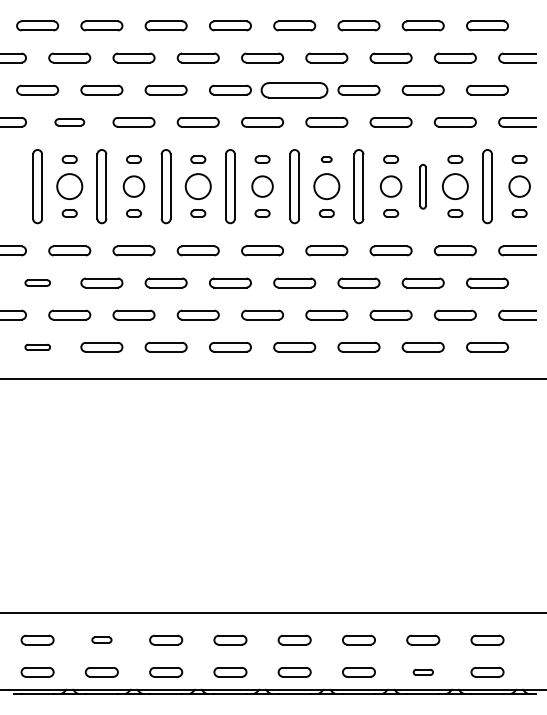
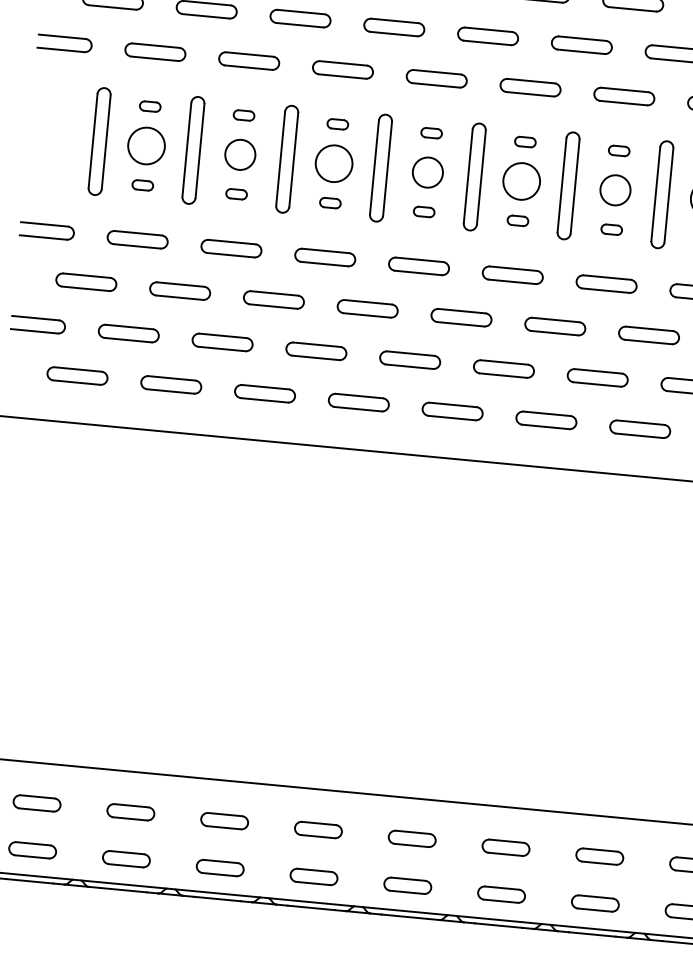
part: (294, 89) -> (487, 35), size x0.62
part: (69, 122) -> (155, 52), size x1.43
part: (326, 159) -> (524, 141), size x1.43
part: (422, 186) -> (661, 194), size x1.67
part: (37, 282) -> (86, 281), size x1.67
part: (37, 347) -> (77, 376), size x1.67
part: (101, 639) -> (130, 811), size x1.67
part: (423, 672) -> (595, 903), size x1.67

